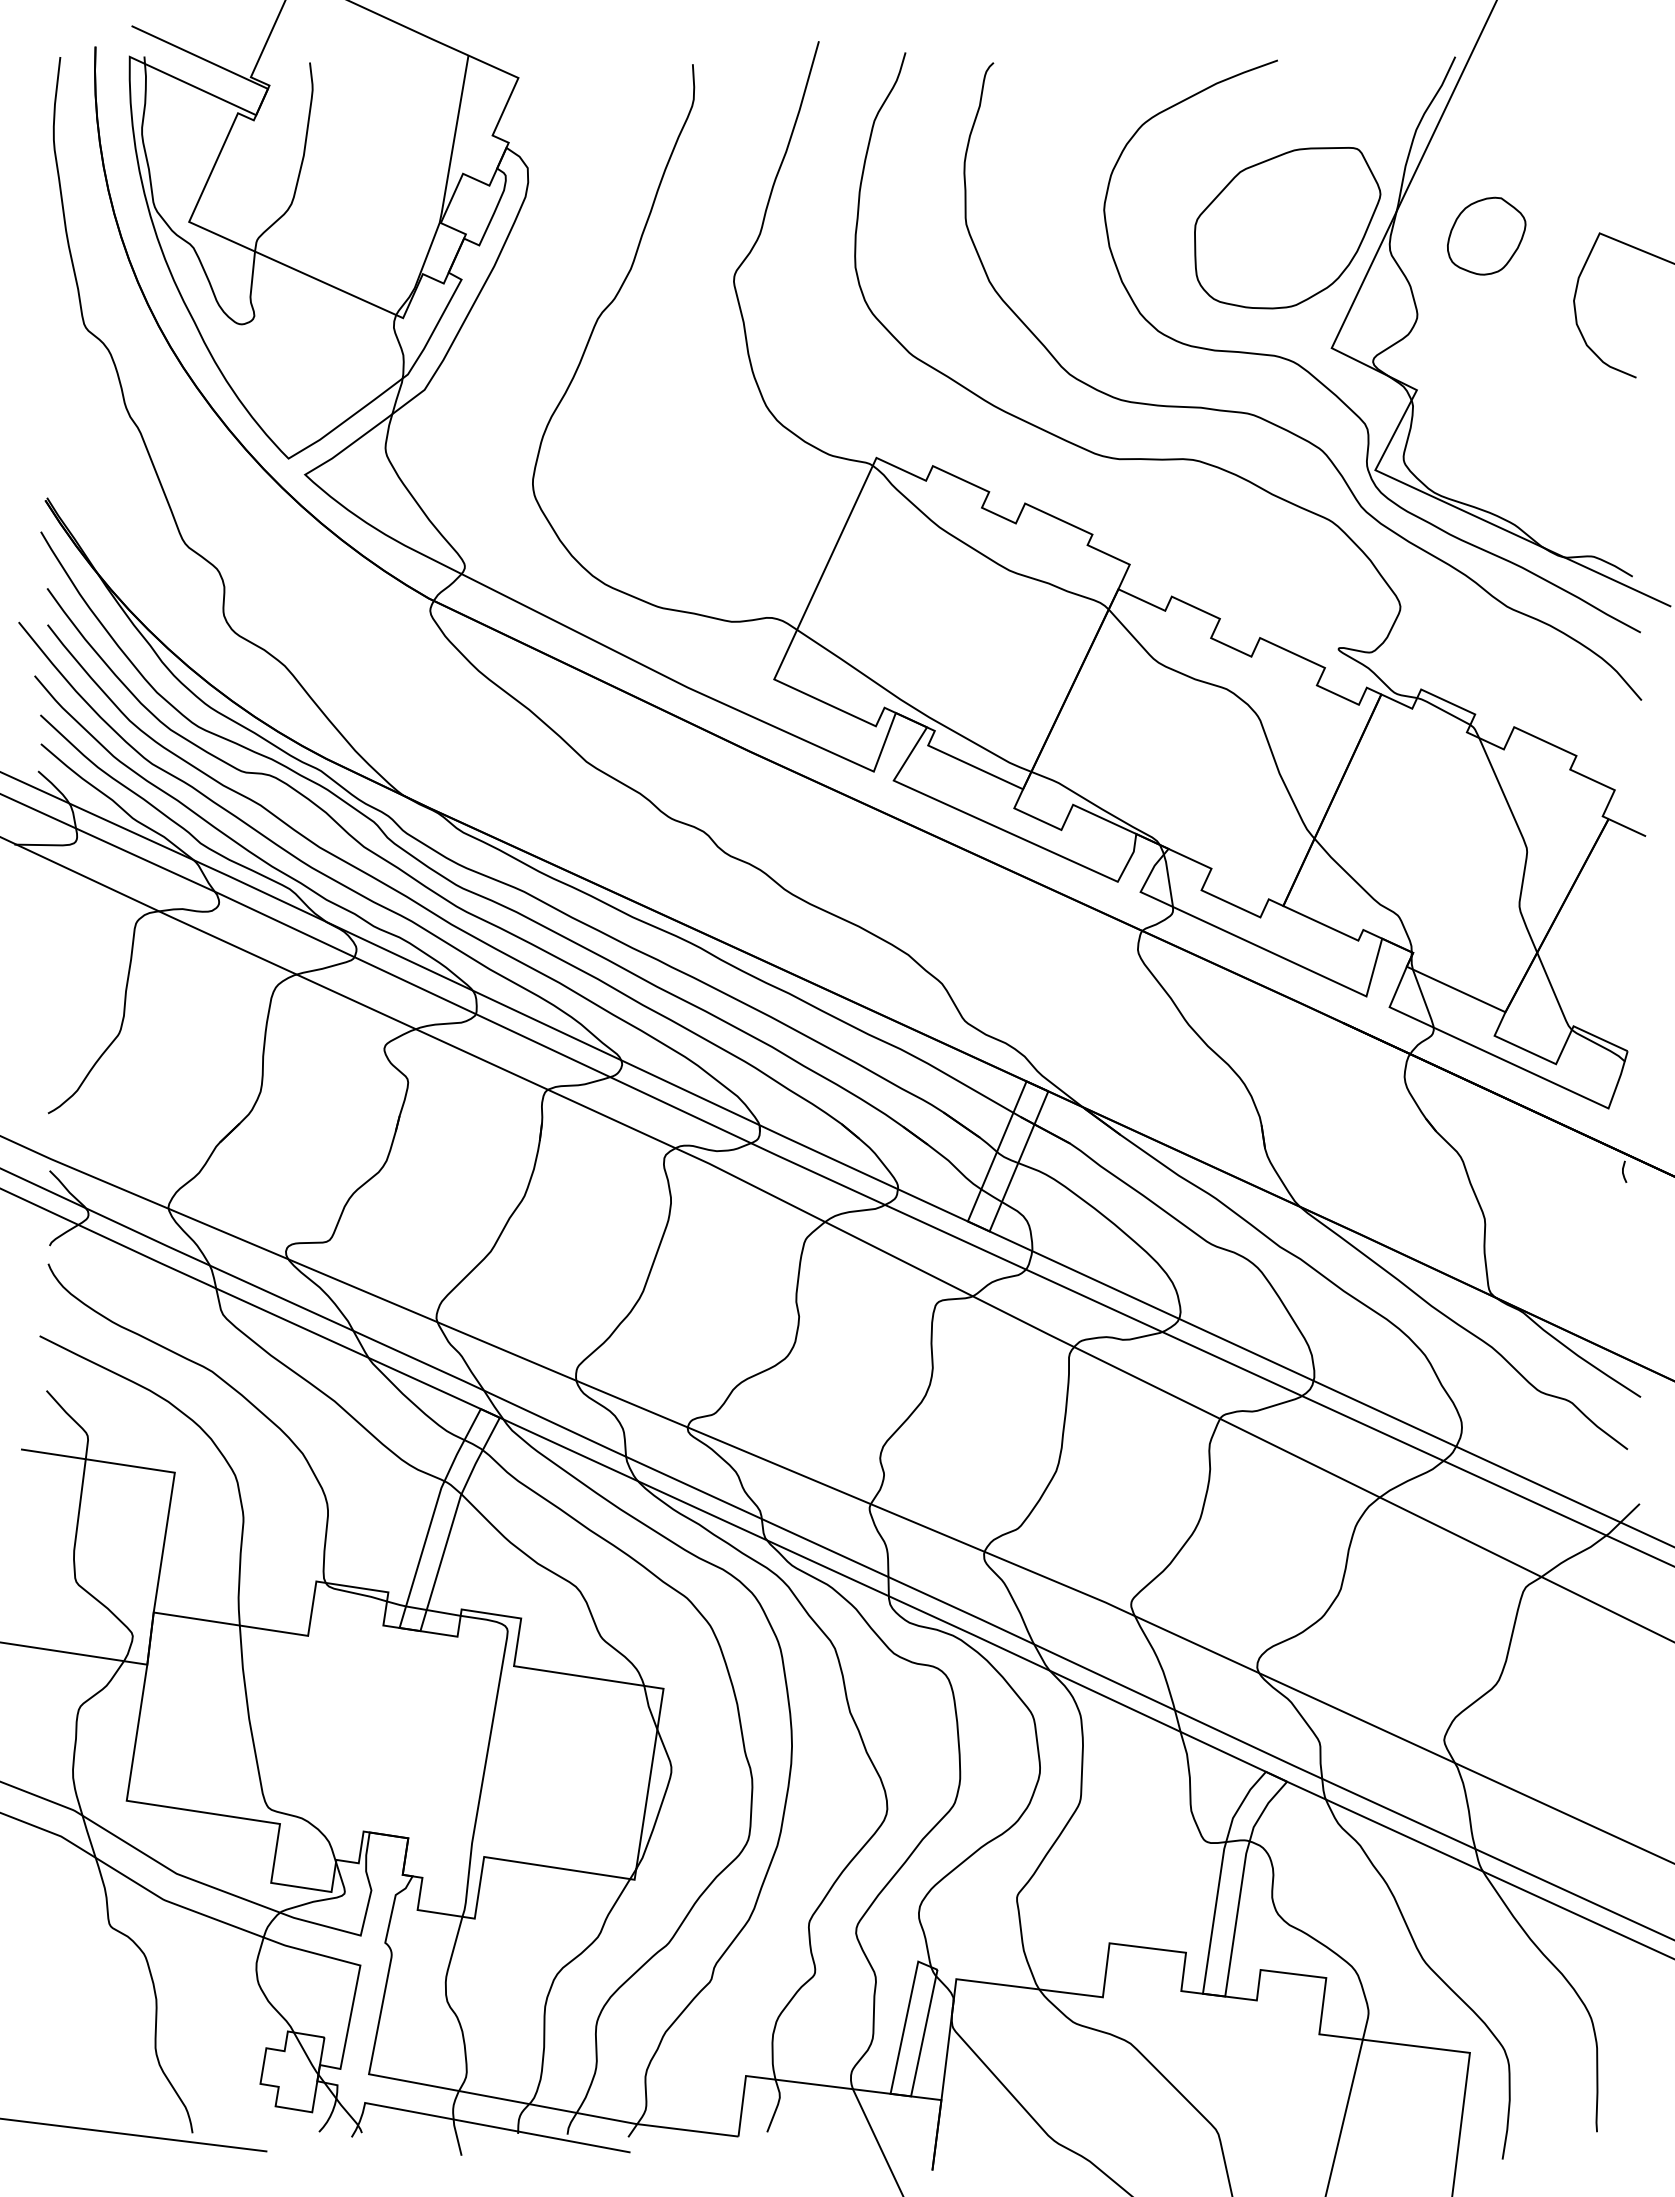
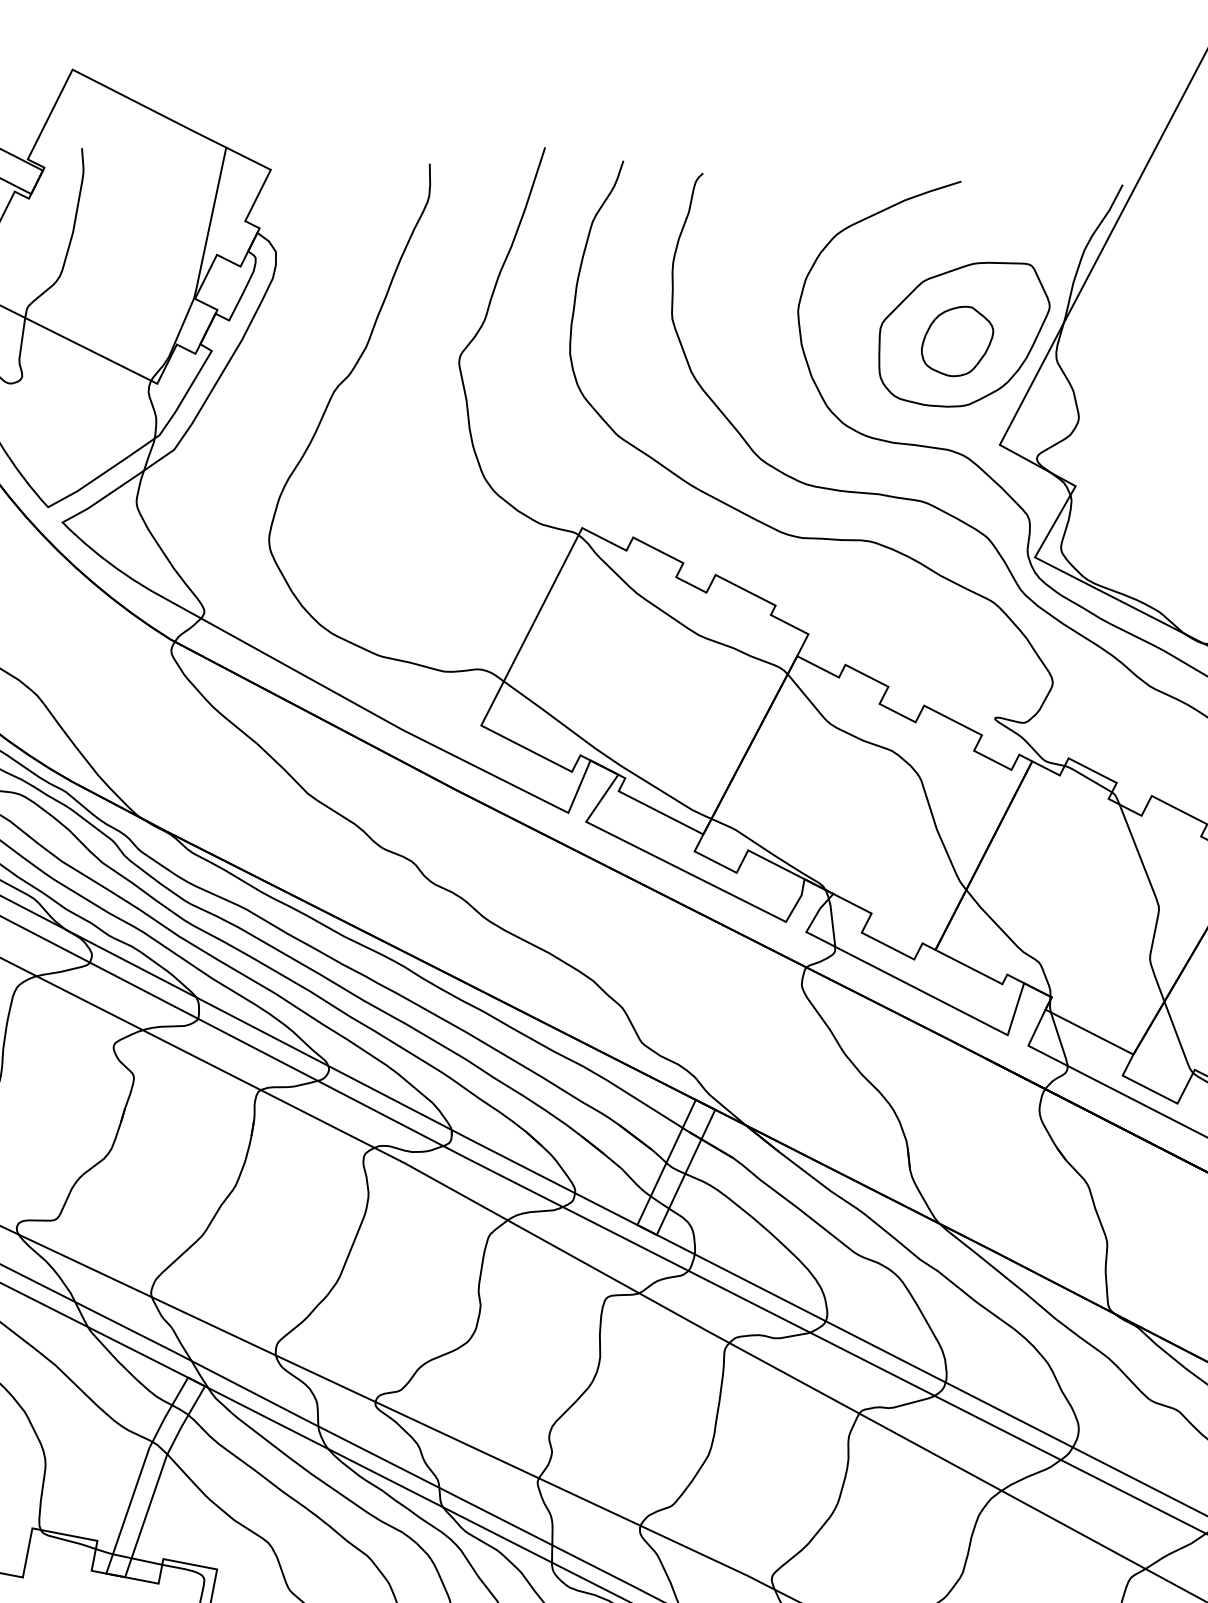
part: (1486, 235) -> (957, 340), moved

